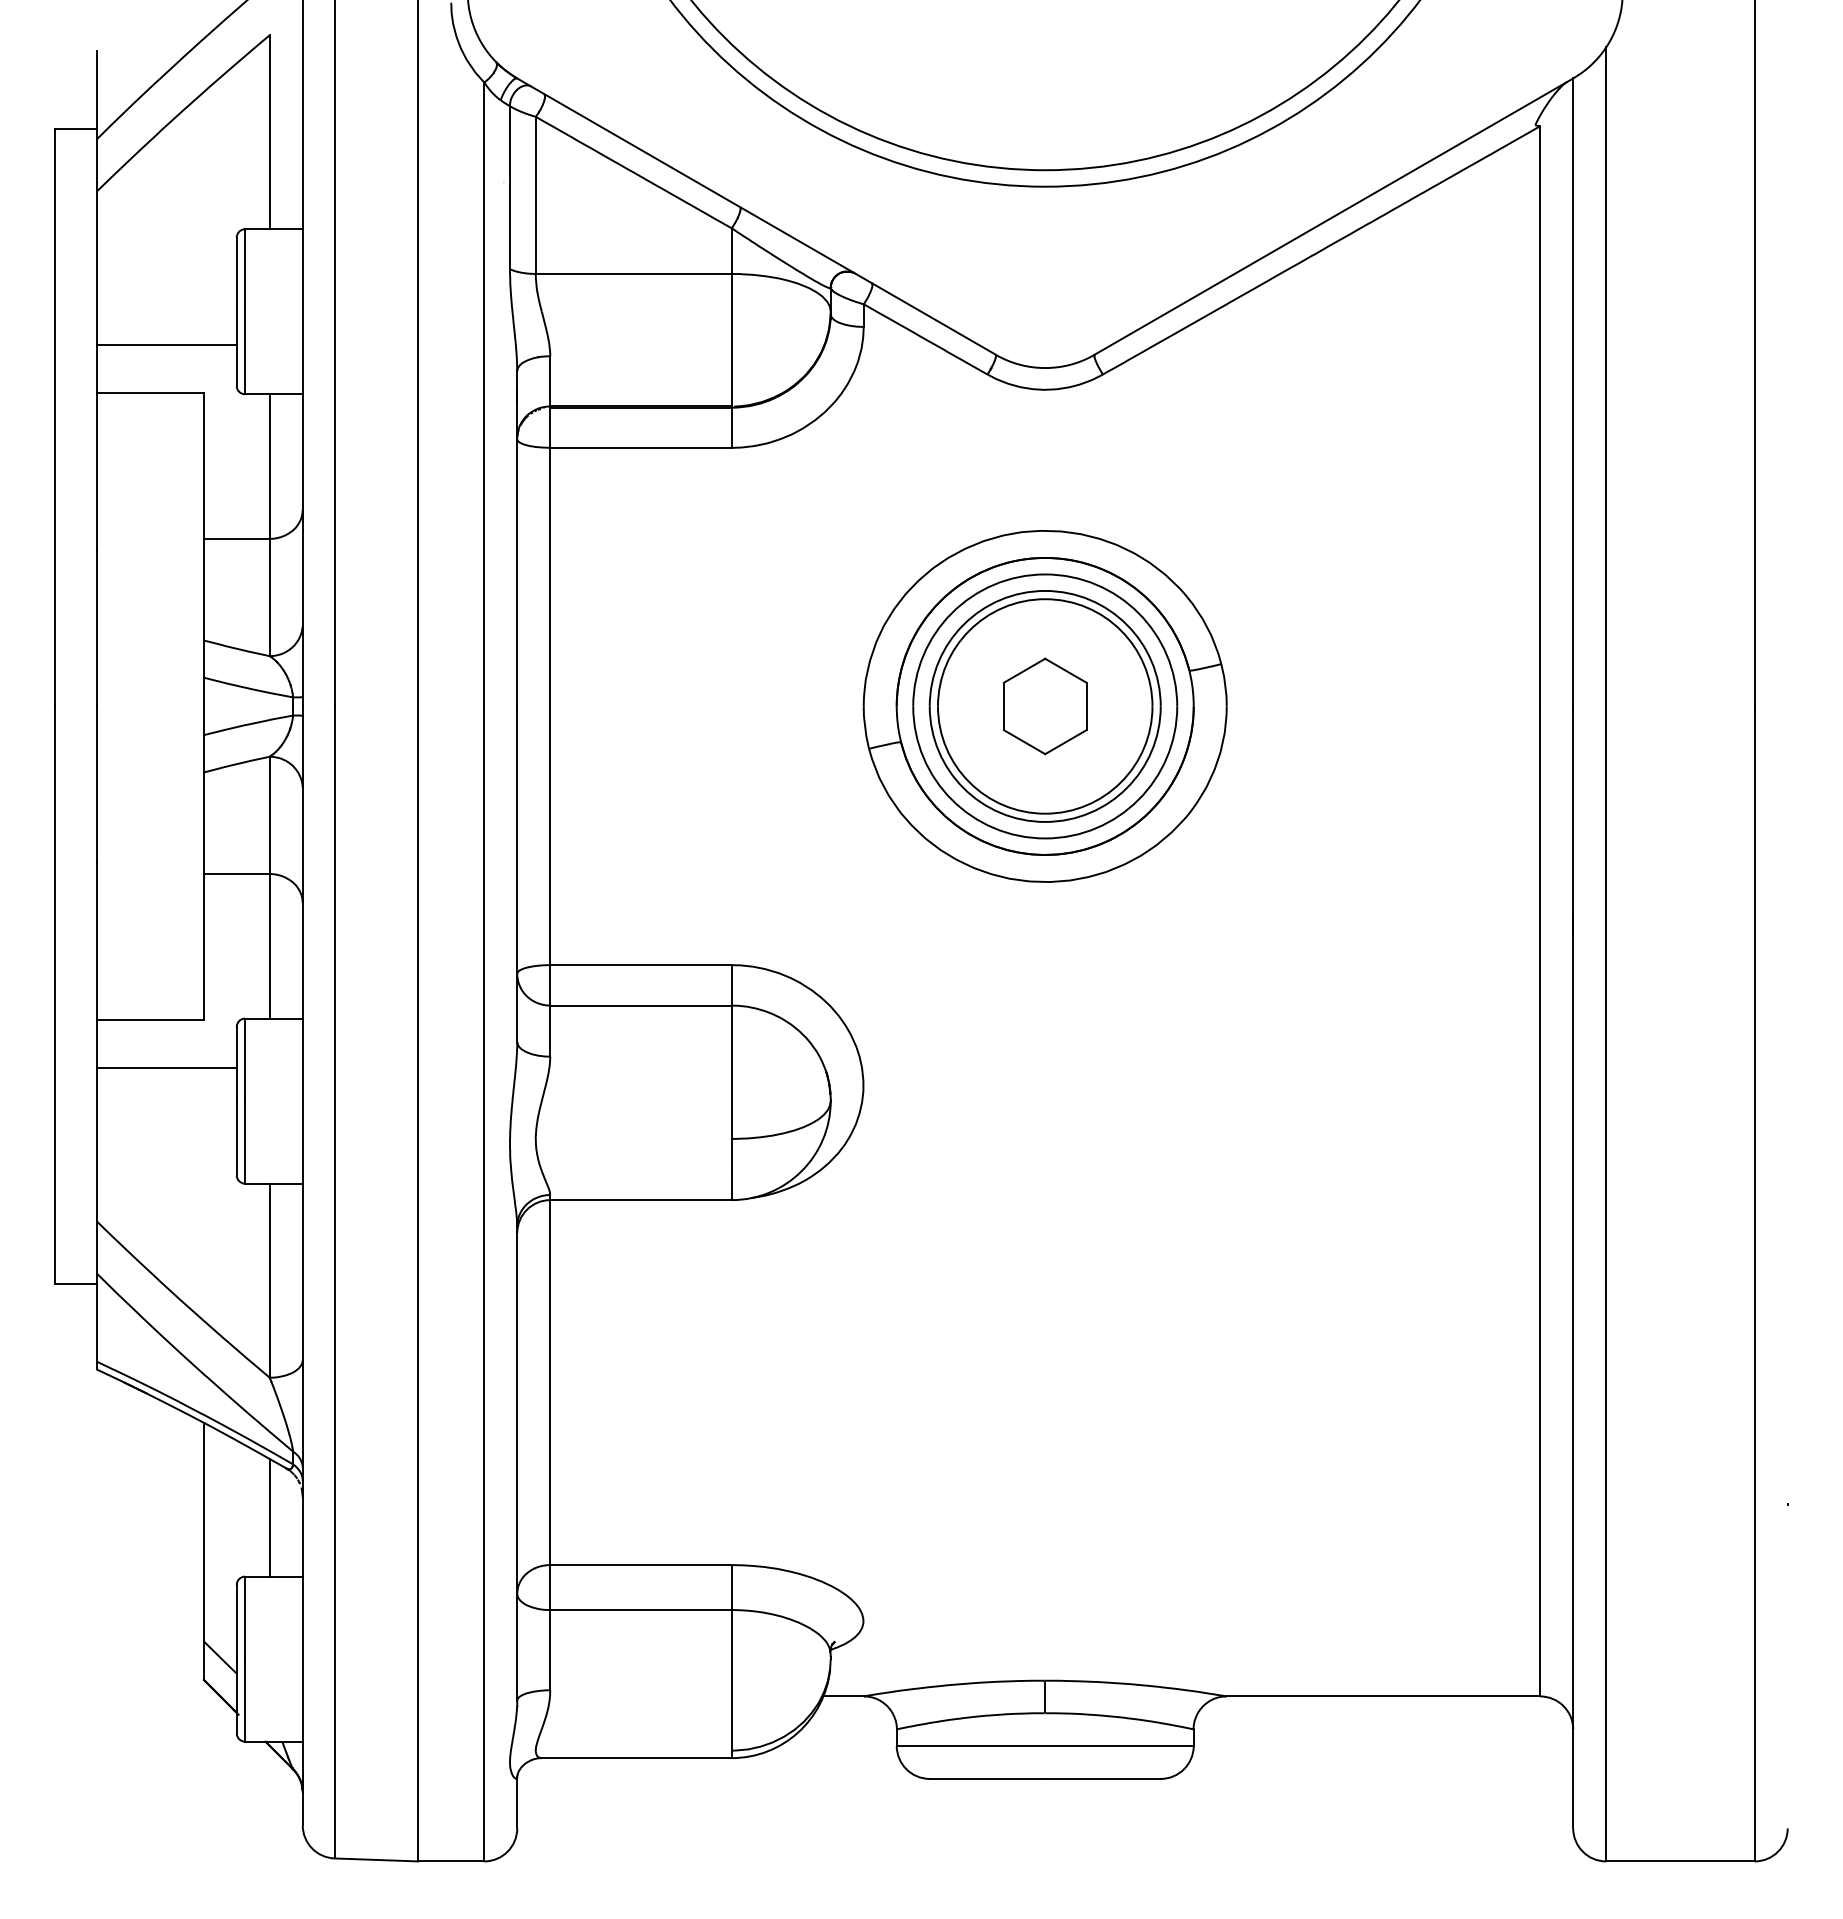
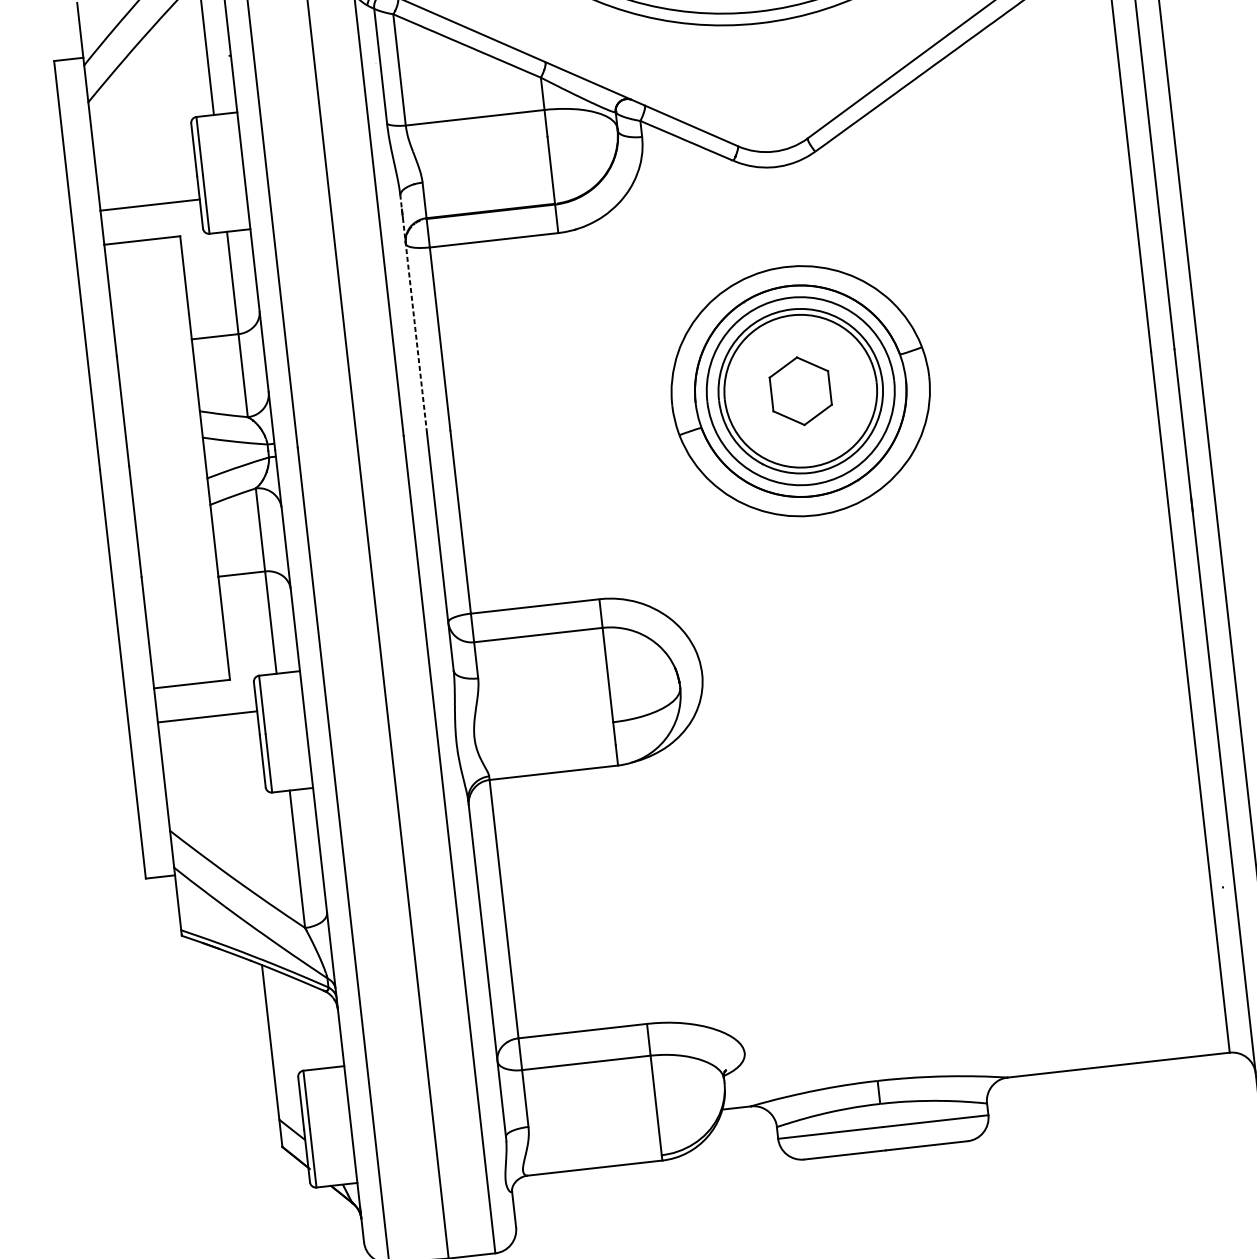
line: (517, 538) -> (413, 314), solid -> dashed
line: (269, 1517) -> (316, 1026), removed

